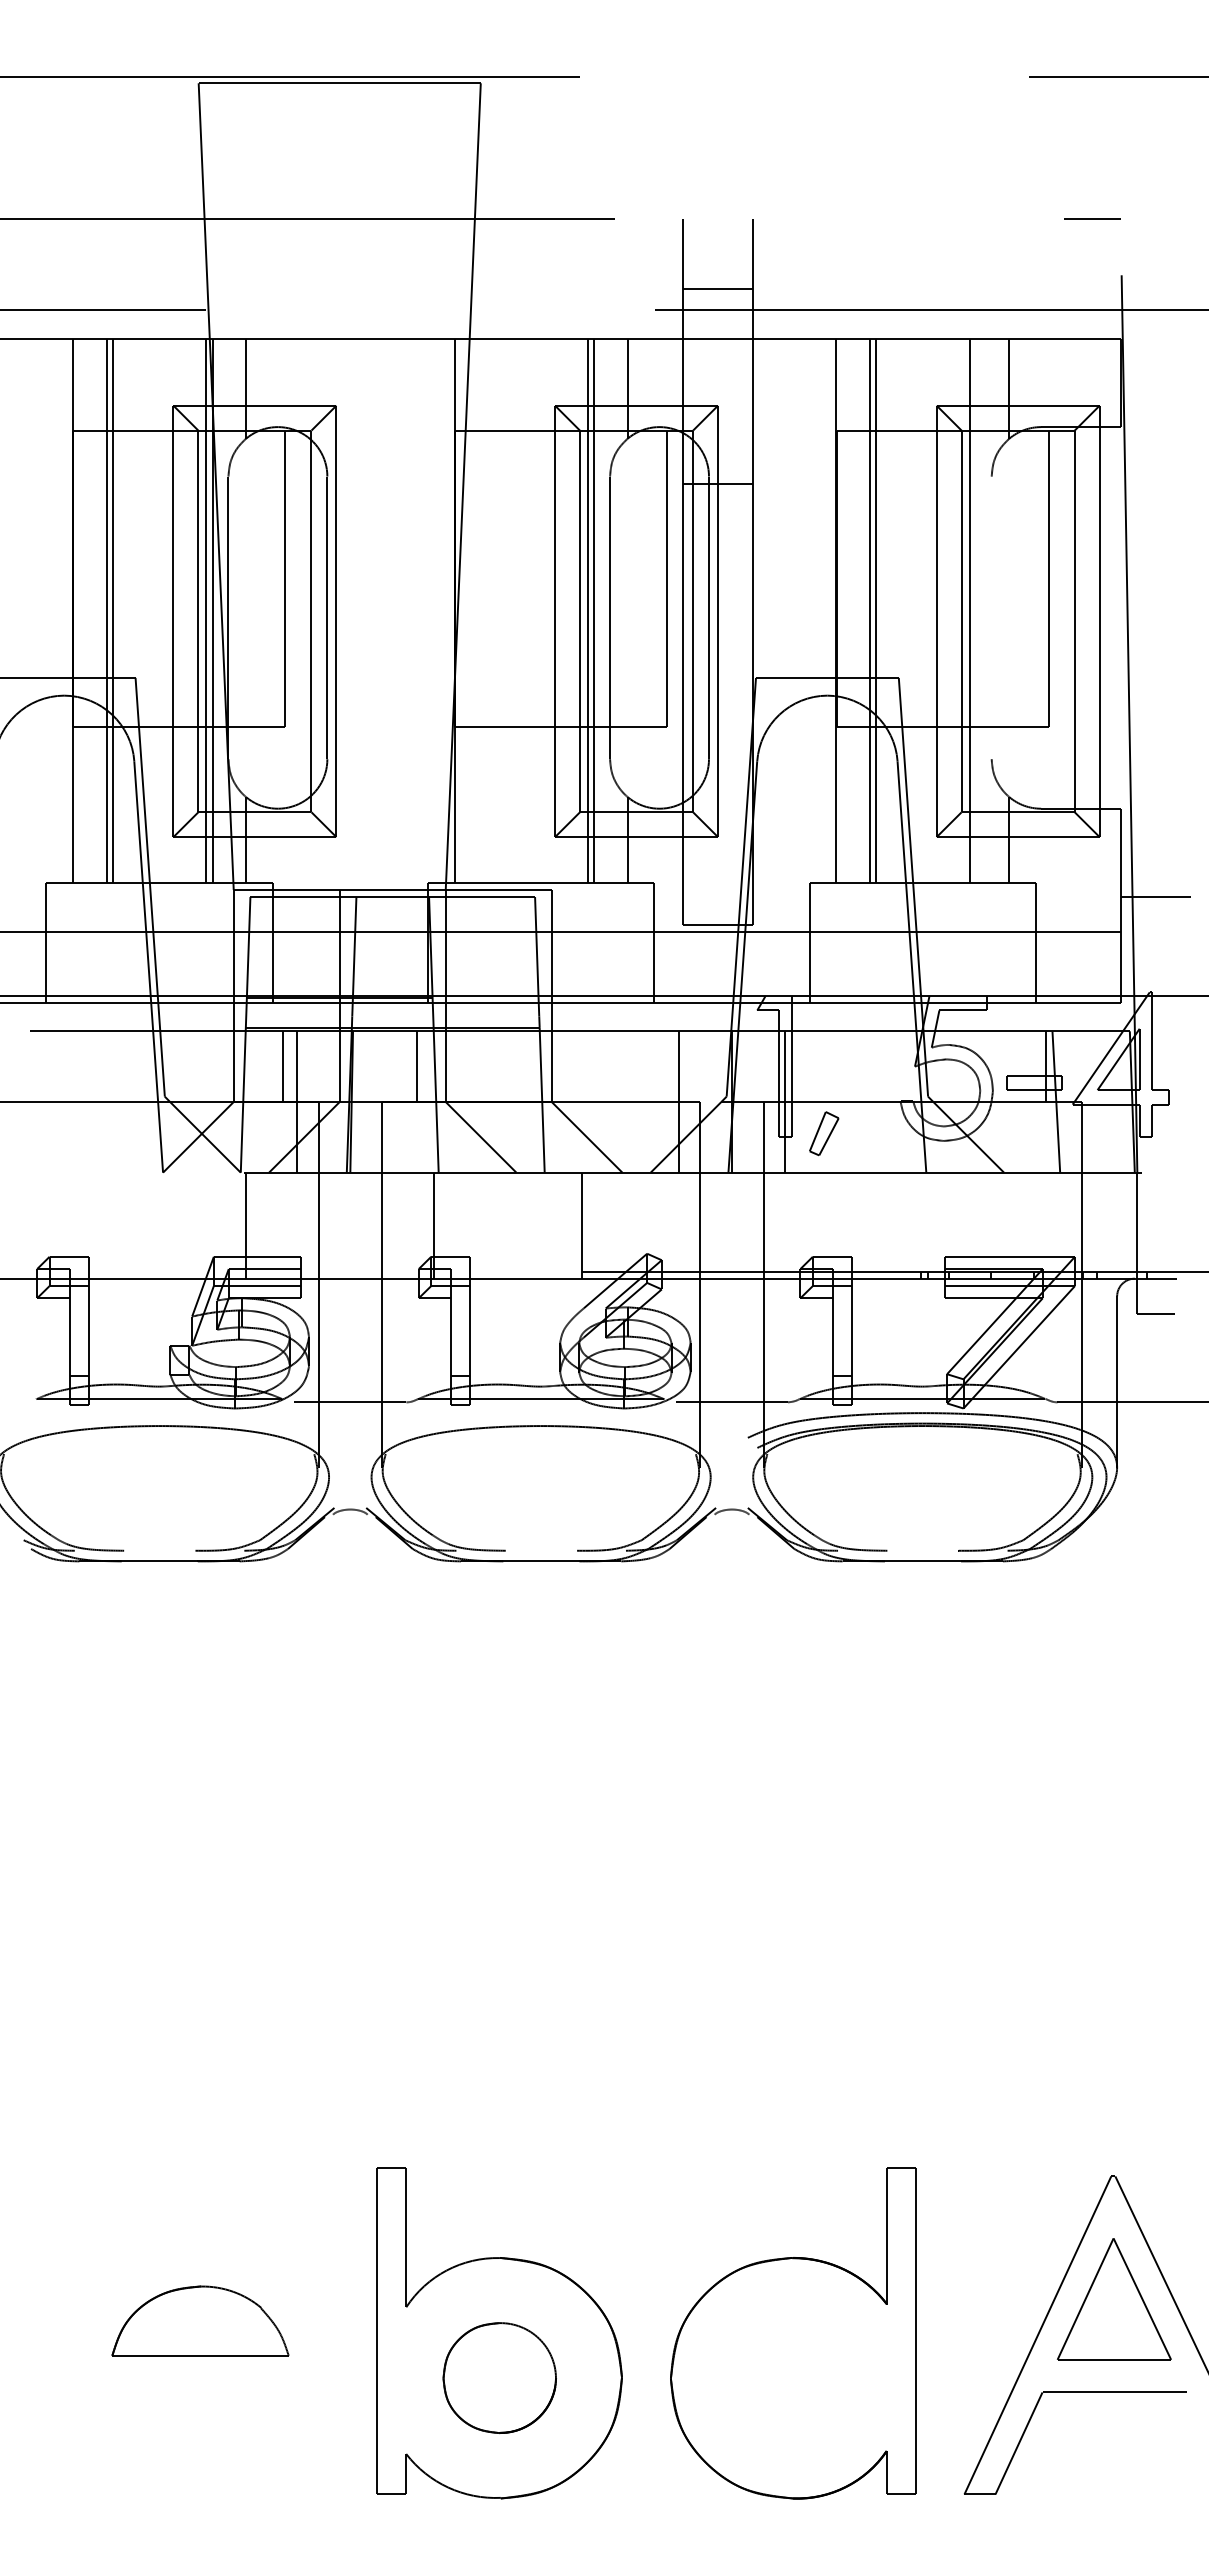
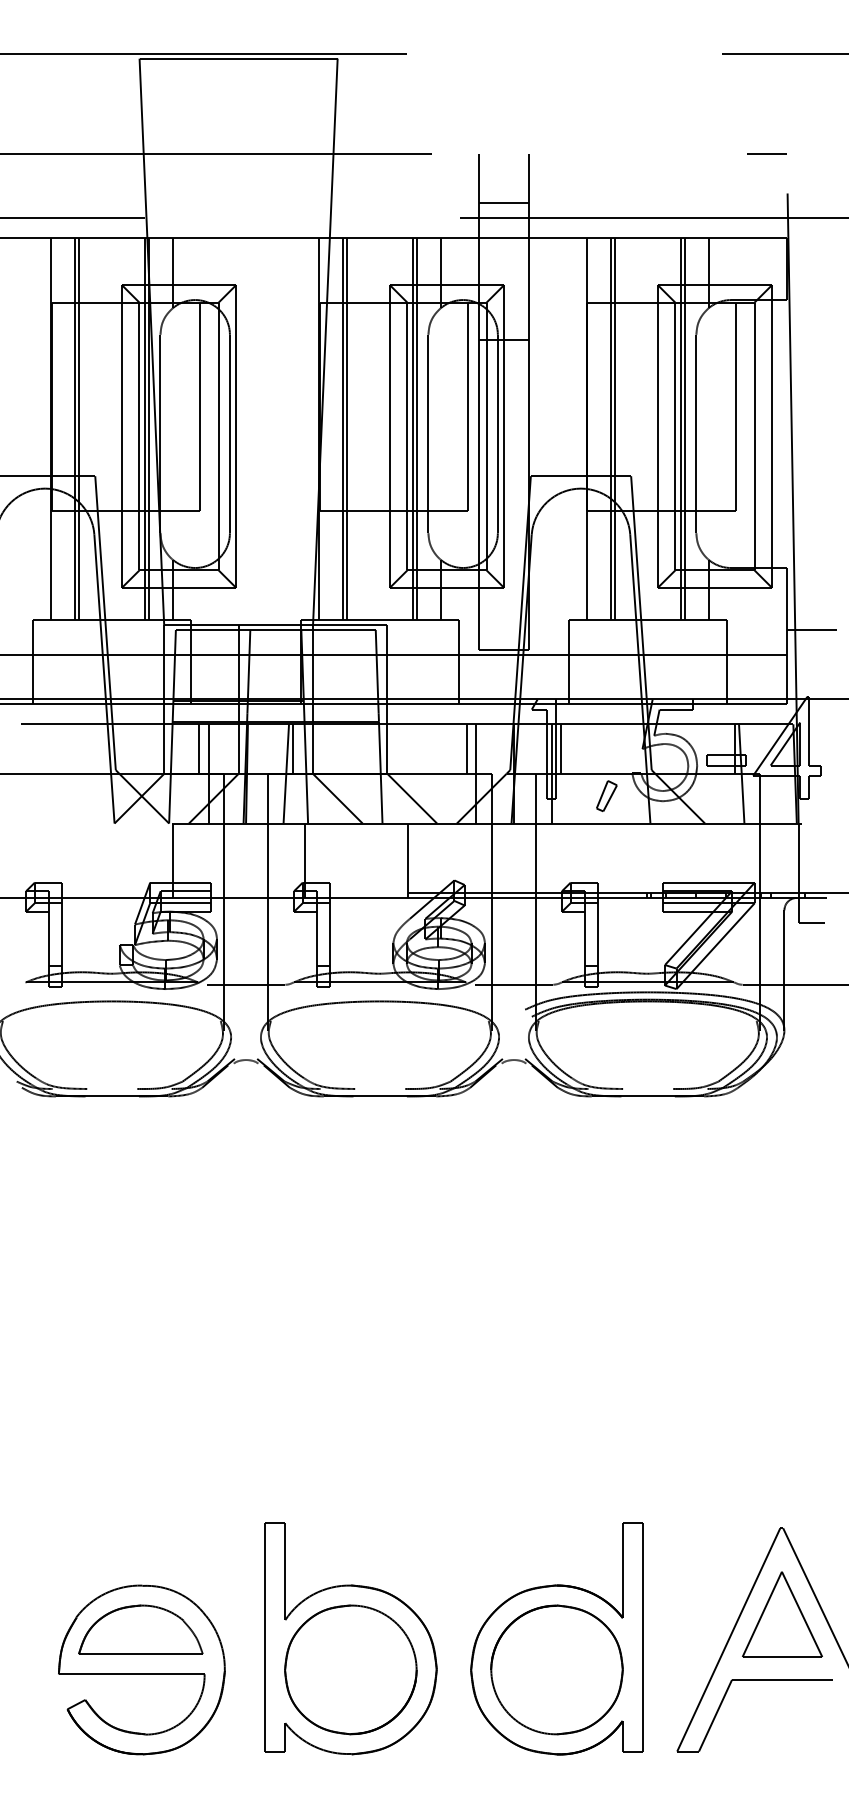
line: (488, 610) -> (343, 428), added
line: (494, 610) -> (347, 428), added
line: (975, 610) -> (684, 428), added
line: (991, 617) -> (696, 433), added
line: (664, 1066) -> (466, 748), added
line: (799, 1066) -> (561, 748), added
line: (407, 1101) -> (286, 773), added
part: (824, 1133) -> (607, 796), moved
part: (499, 2377) -> (350, 1669), size x1.67
part: (792, 2377) -> (556, 1669), added
part: (201, 2378) -> (141, 1670), added

